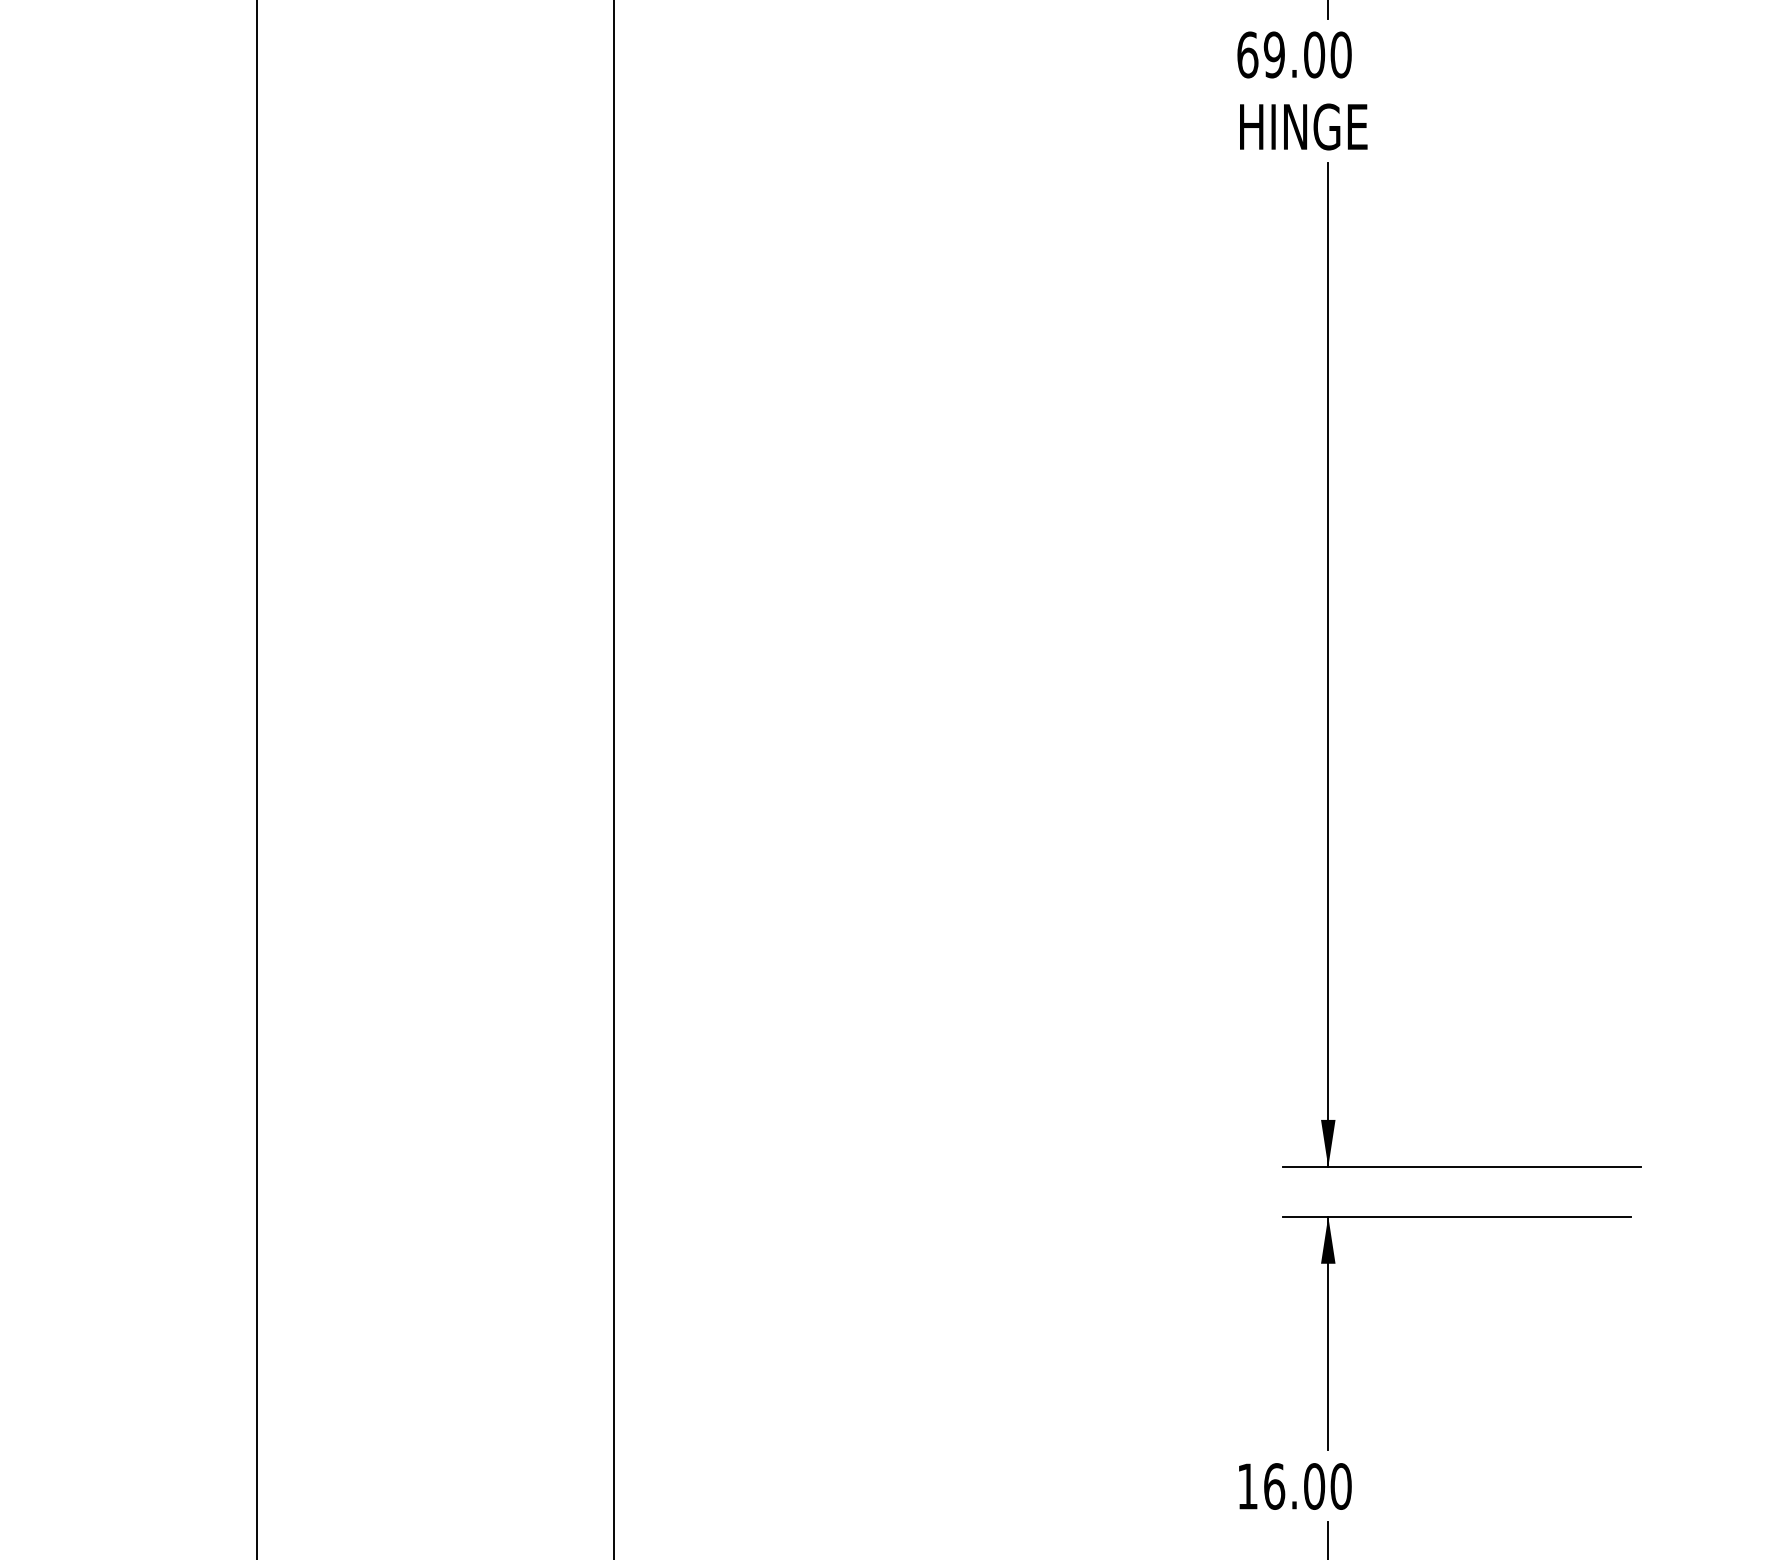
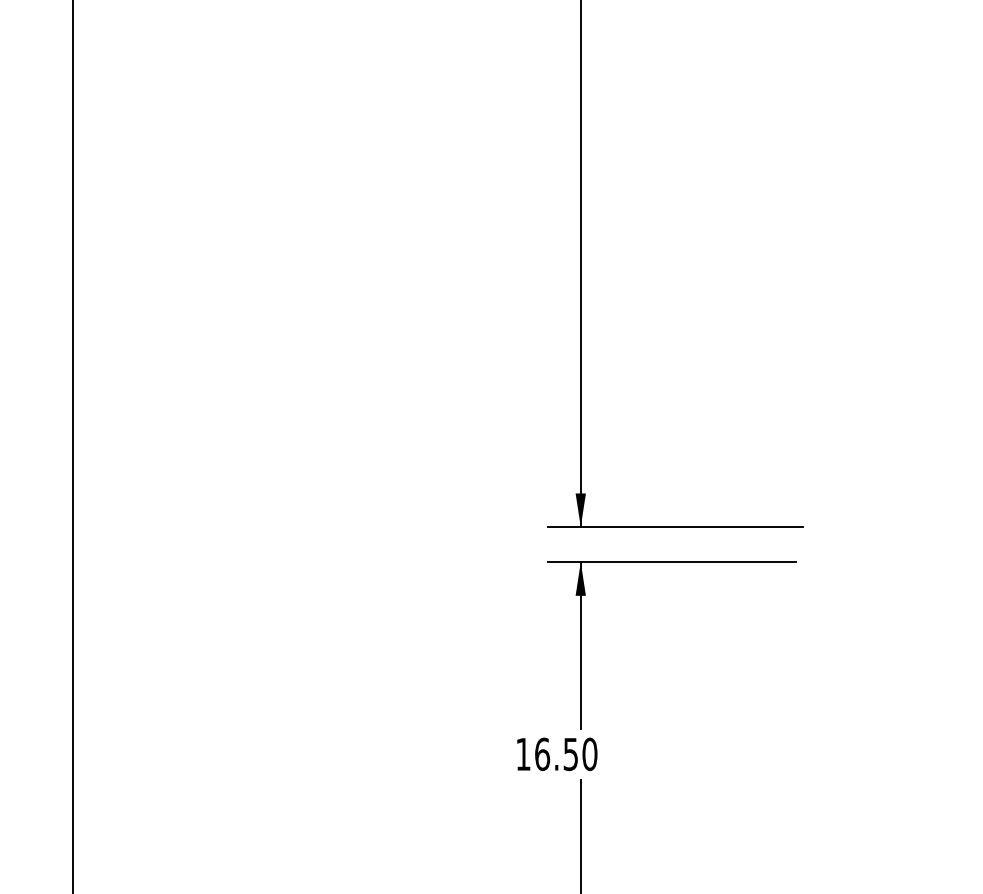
text: (1314, 1486) -> (570, 754), 16.00 -> 16.50

